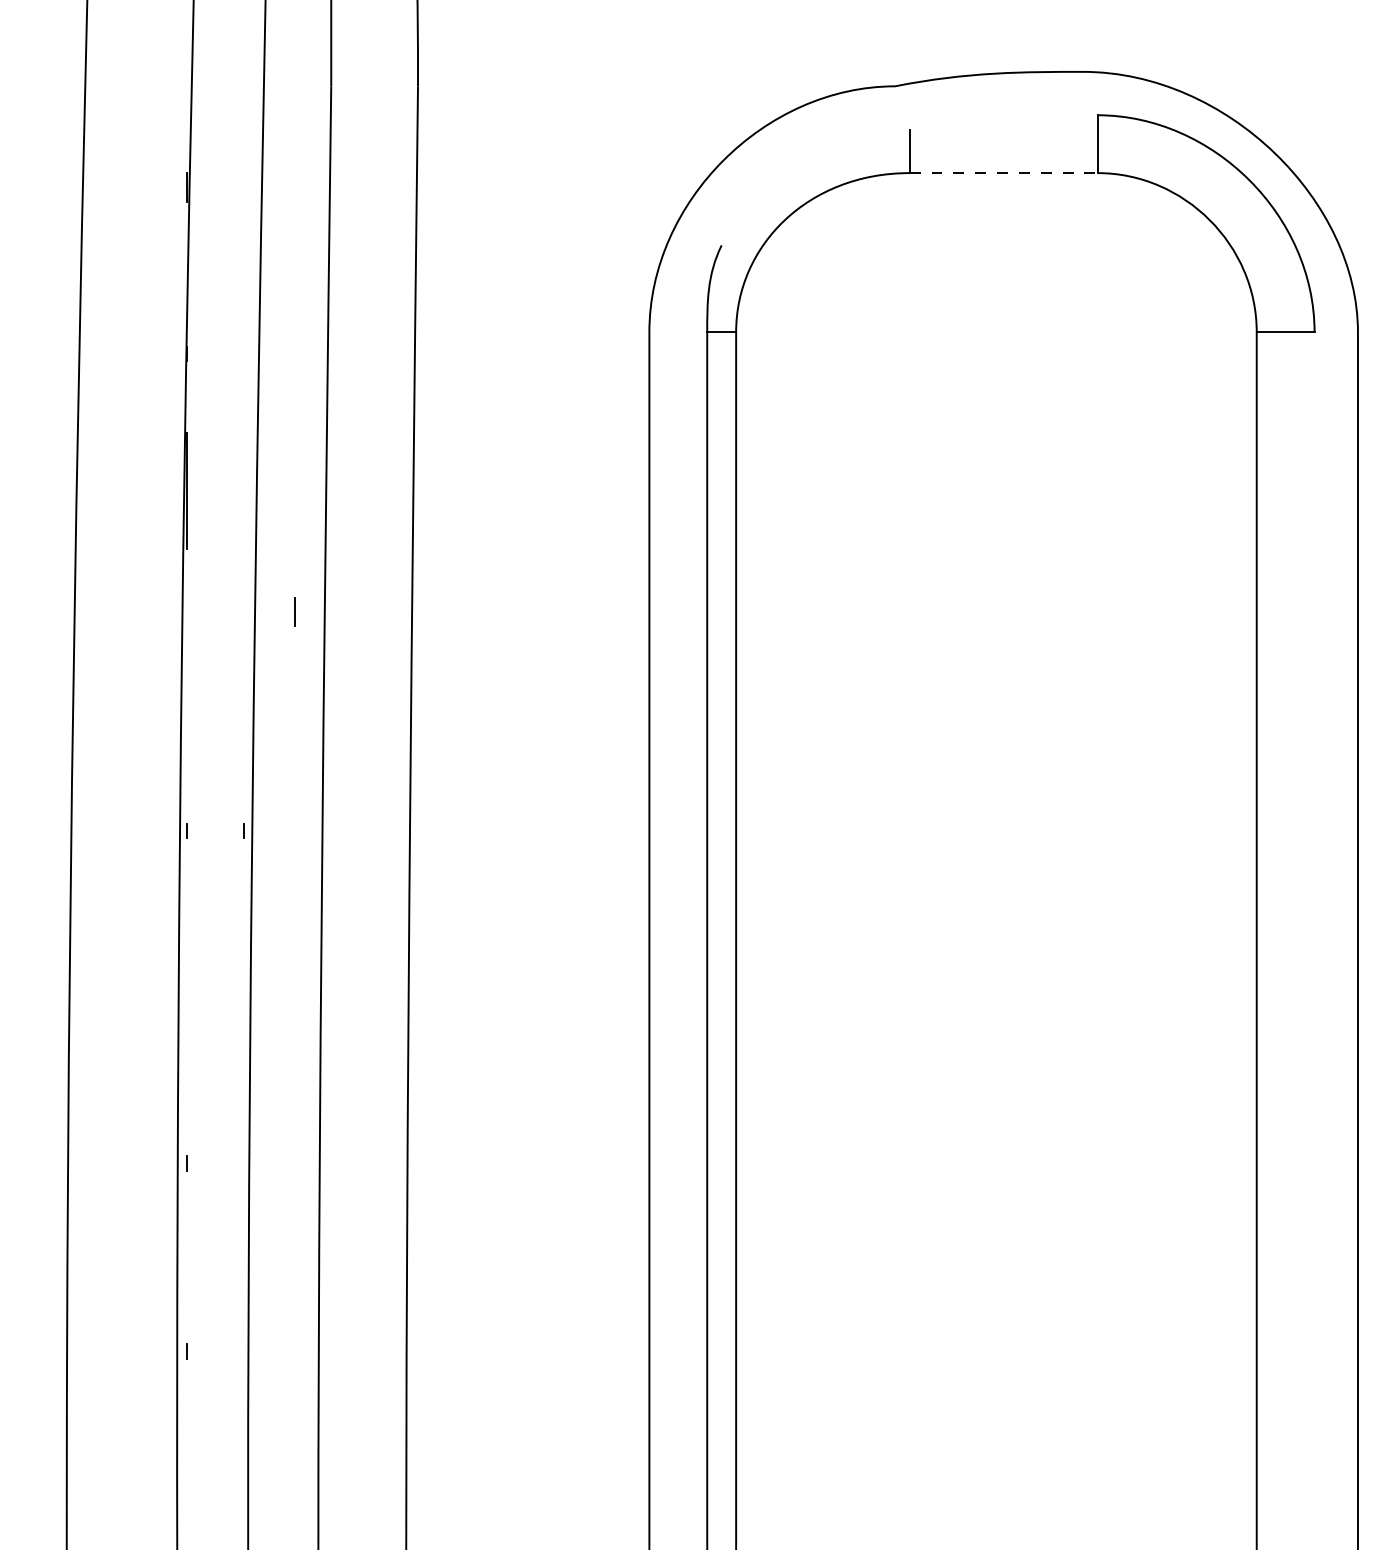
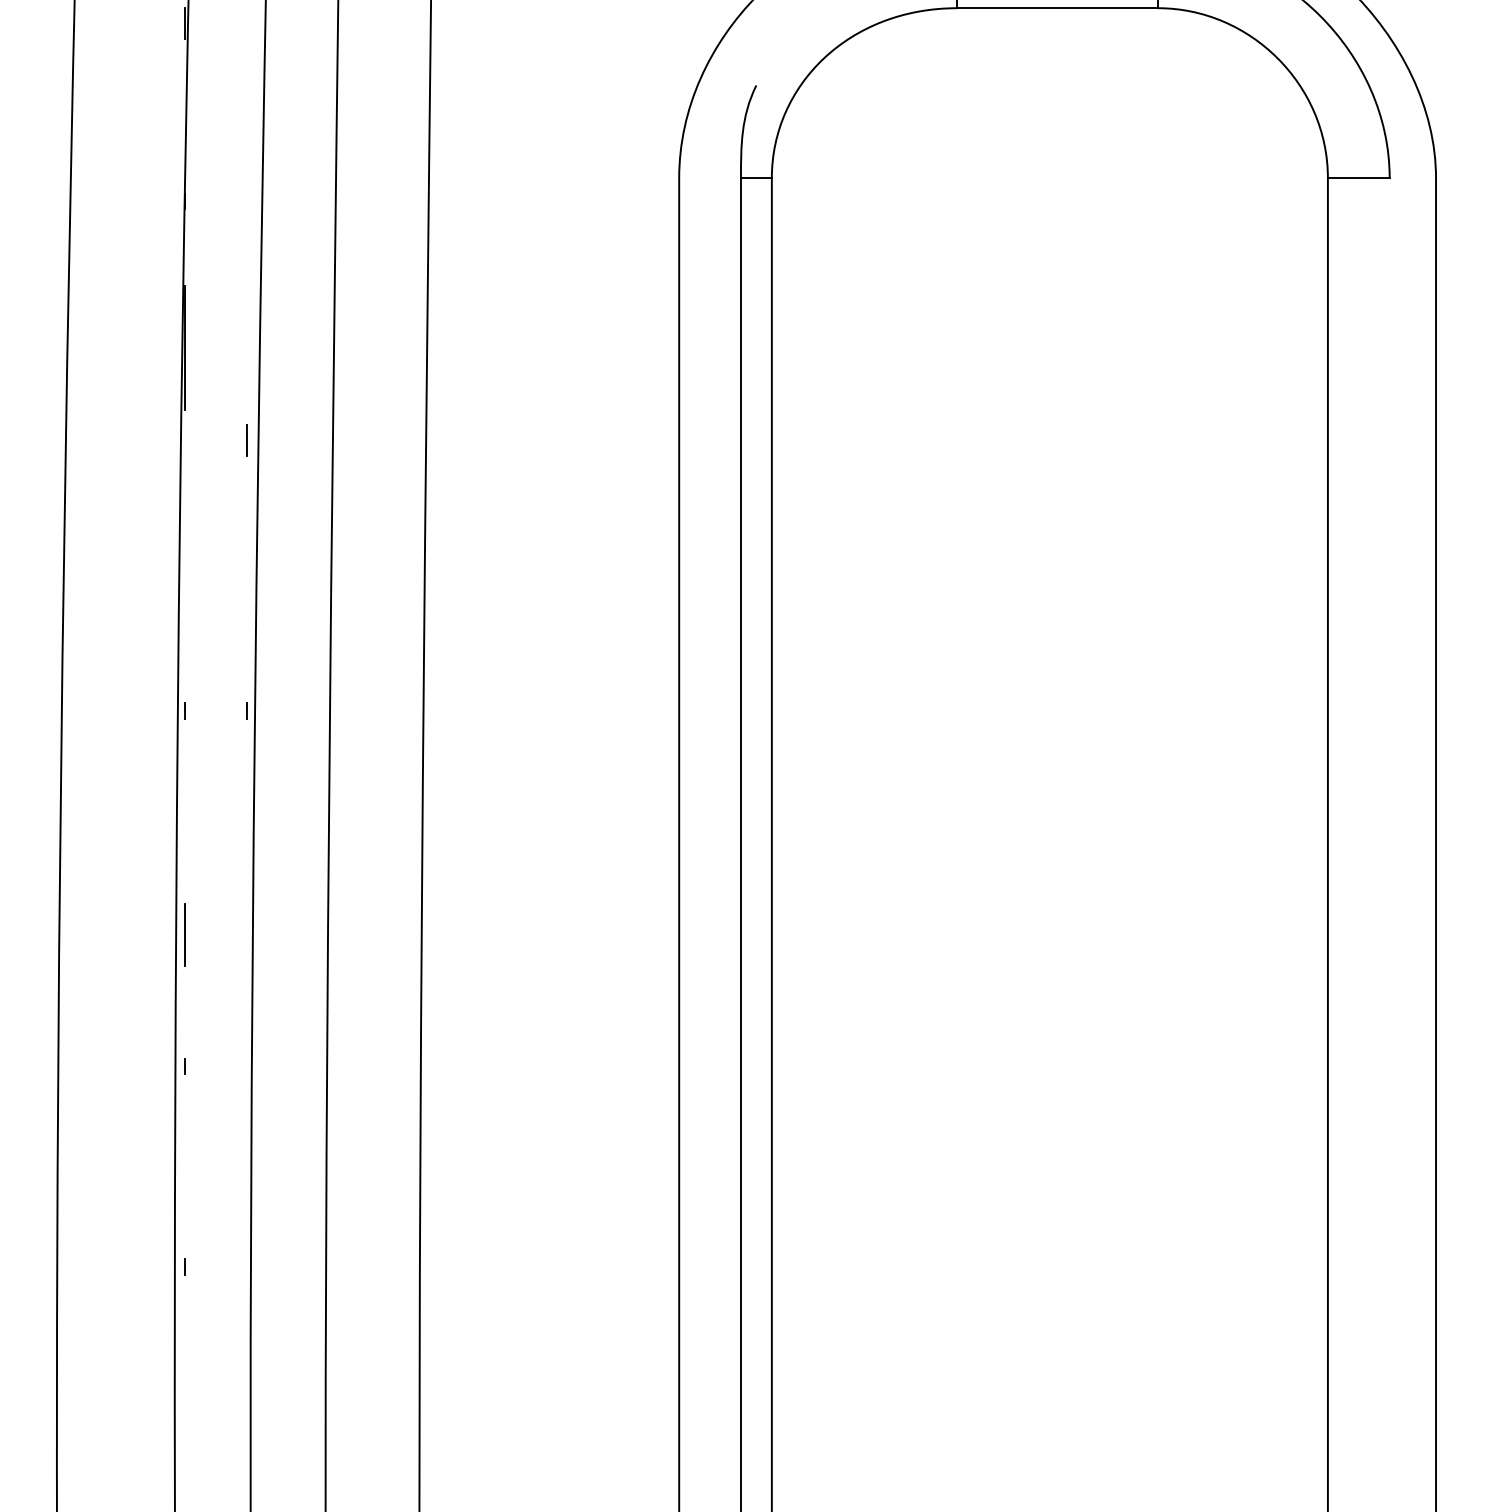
line: (1003, 173) -> (1057, 8), dashed -> solid
line: (294, 611) -> (245, 440), moved
line: (186, 1040) -> (184, 934), added

